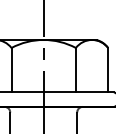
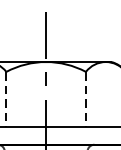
line: (11, 70) -> (6, 99), solid -> dashed
line: (75, 70) -> (85, 99), solid -> dashed

